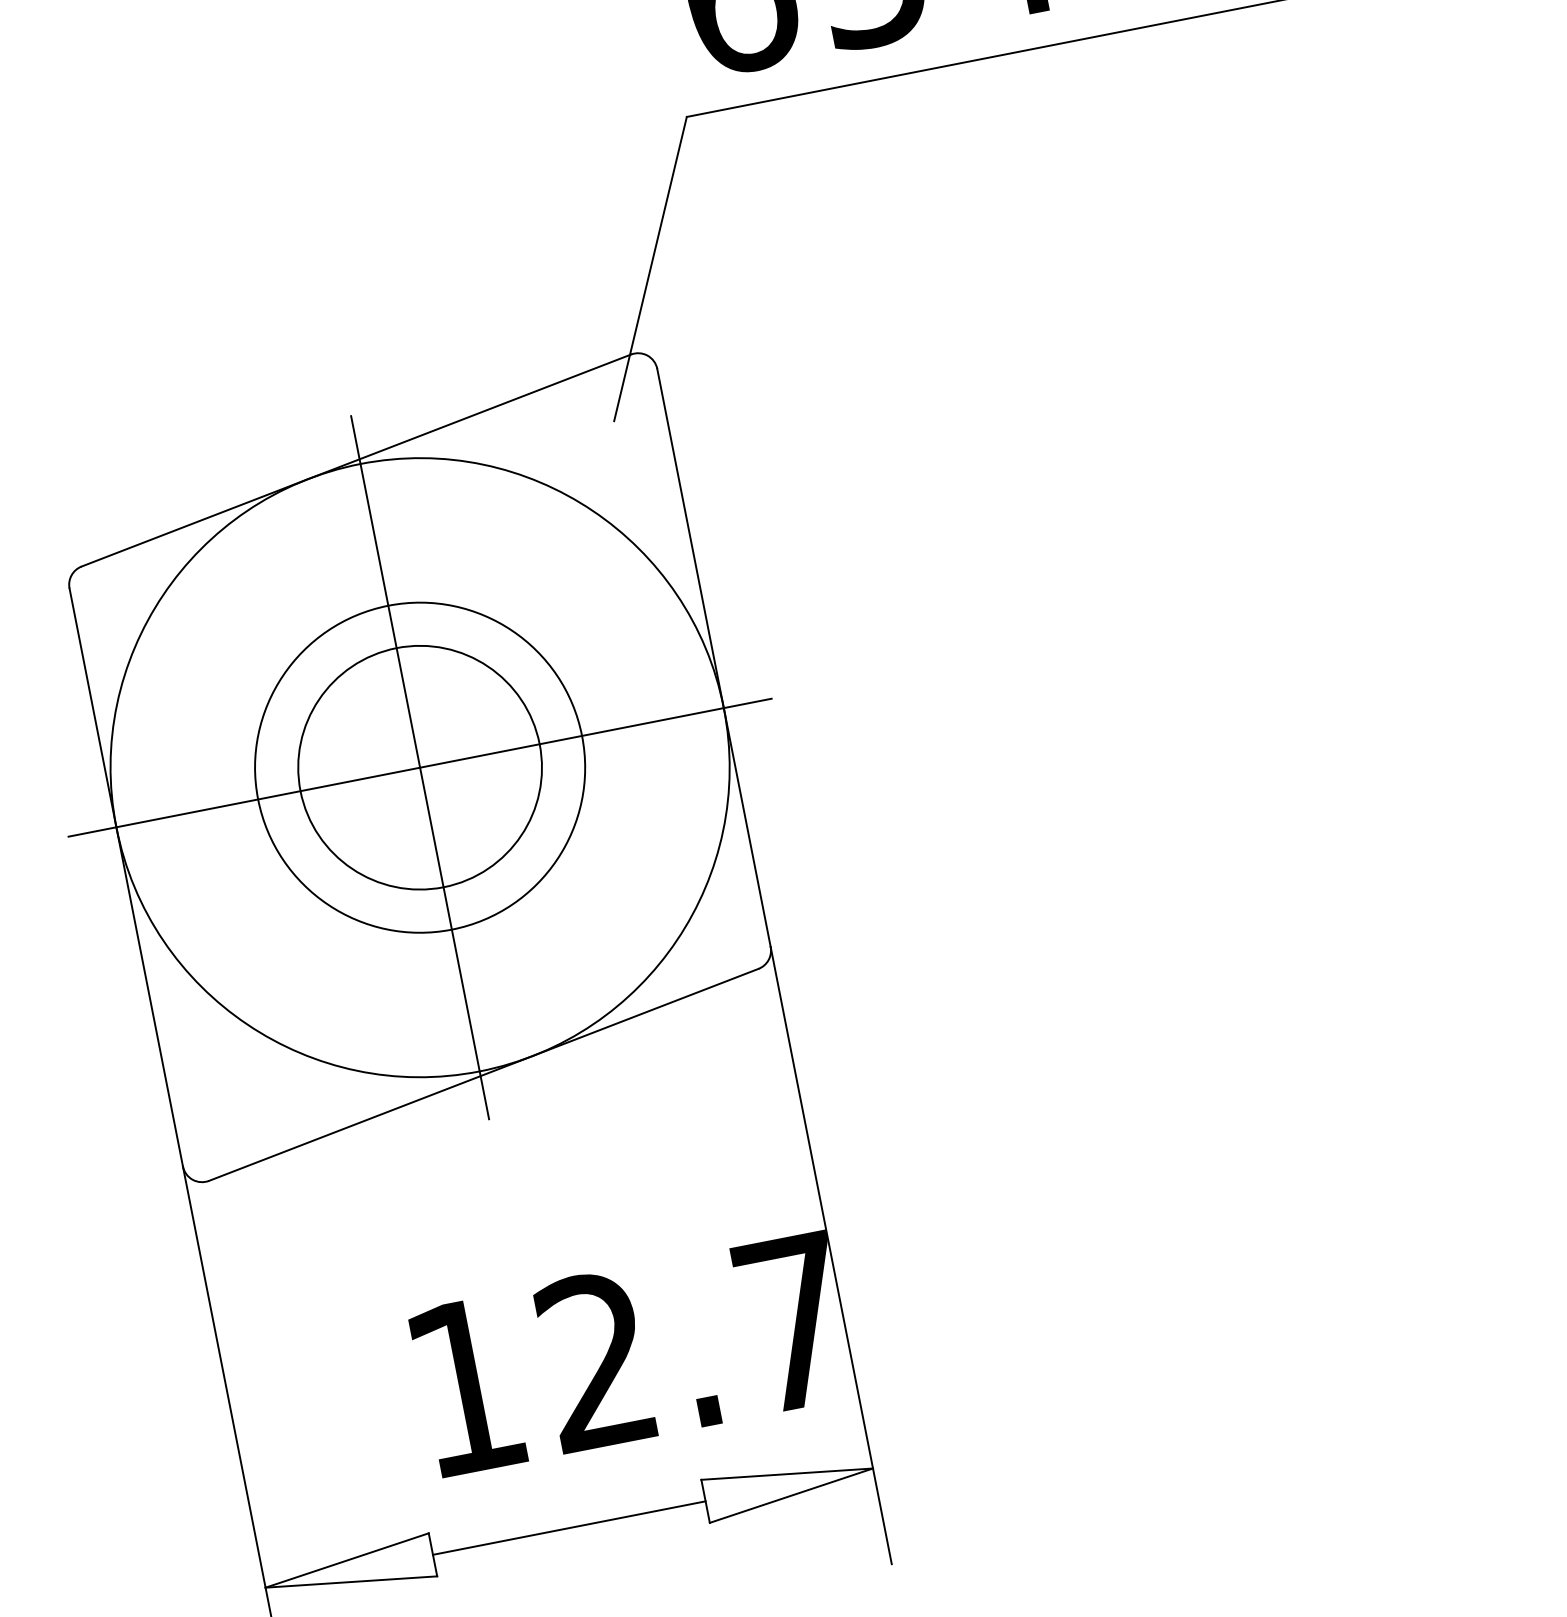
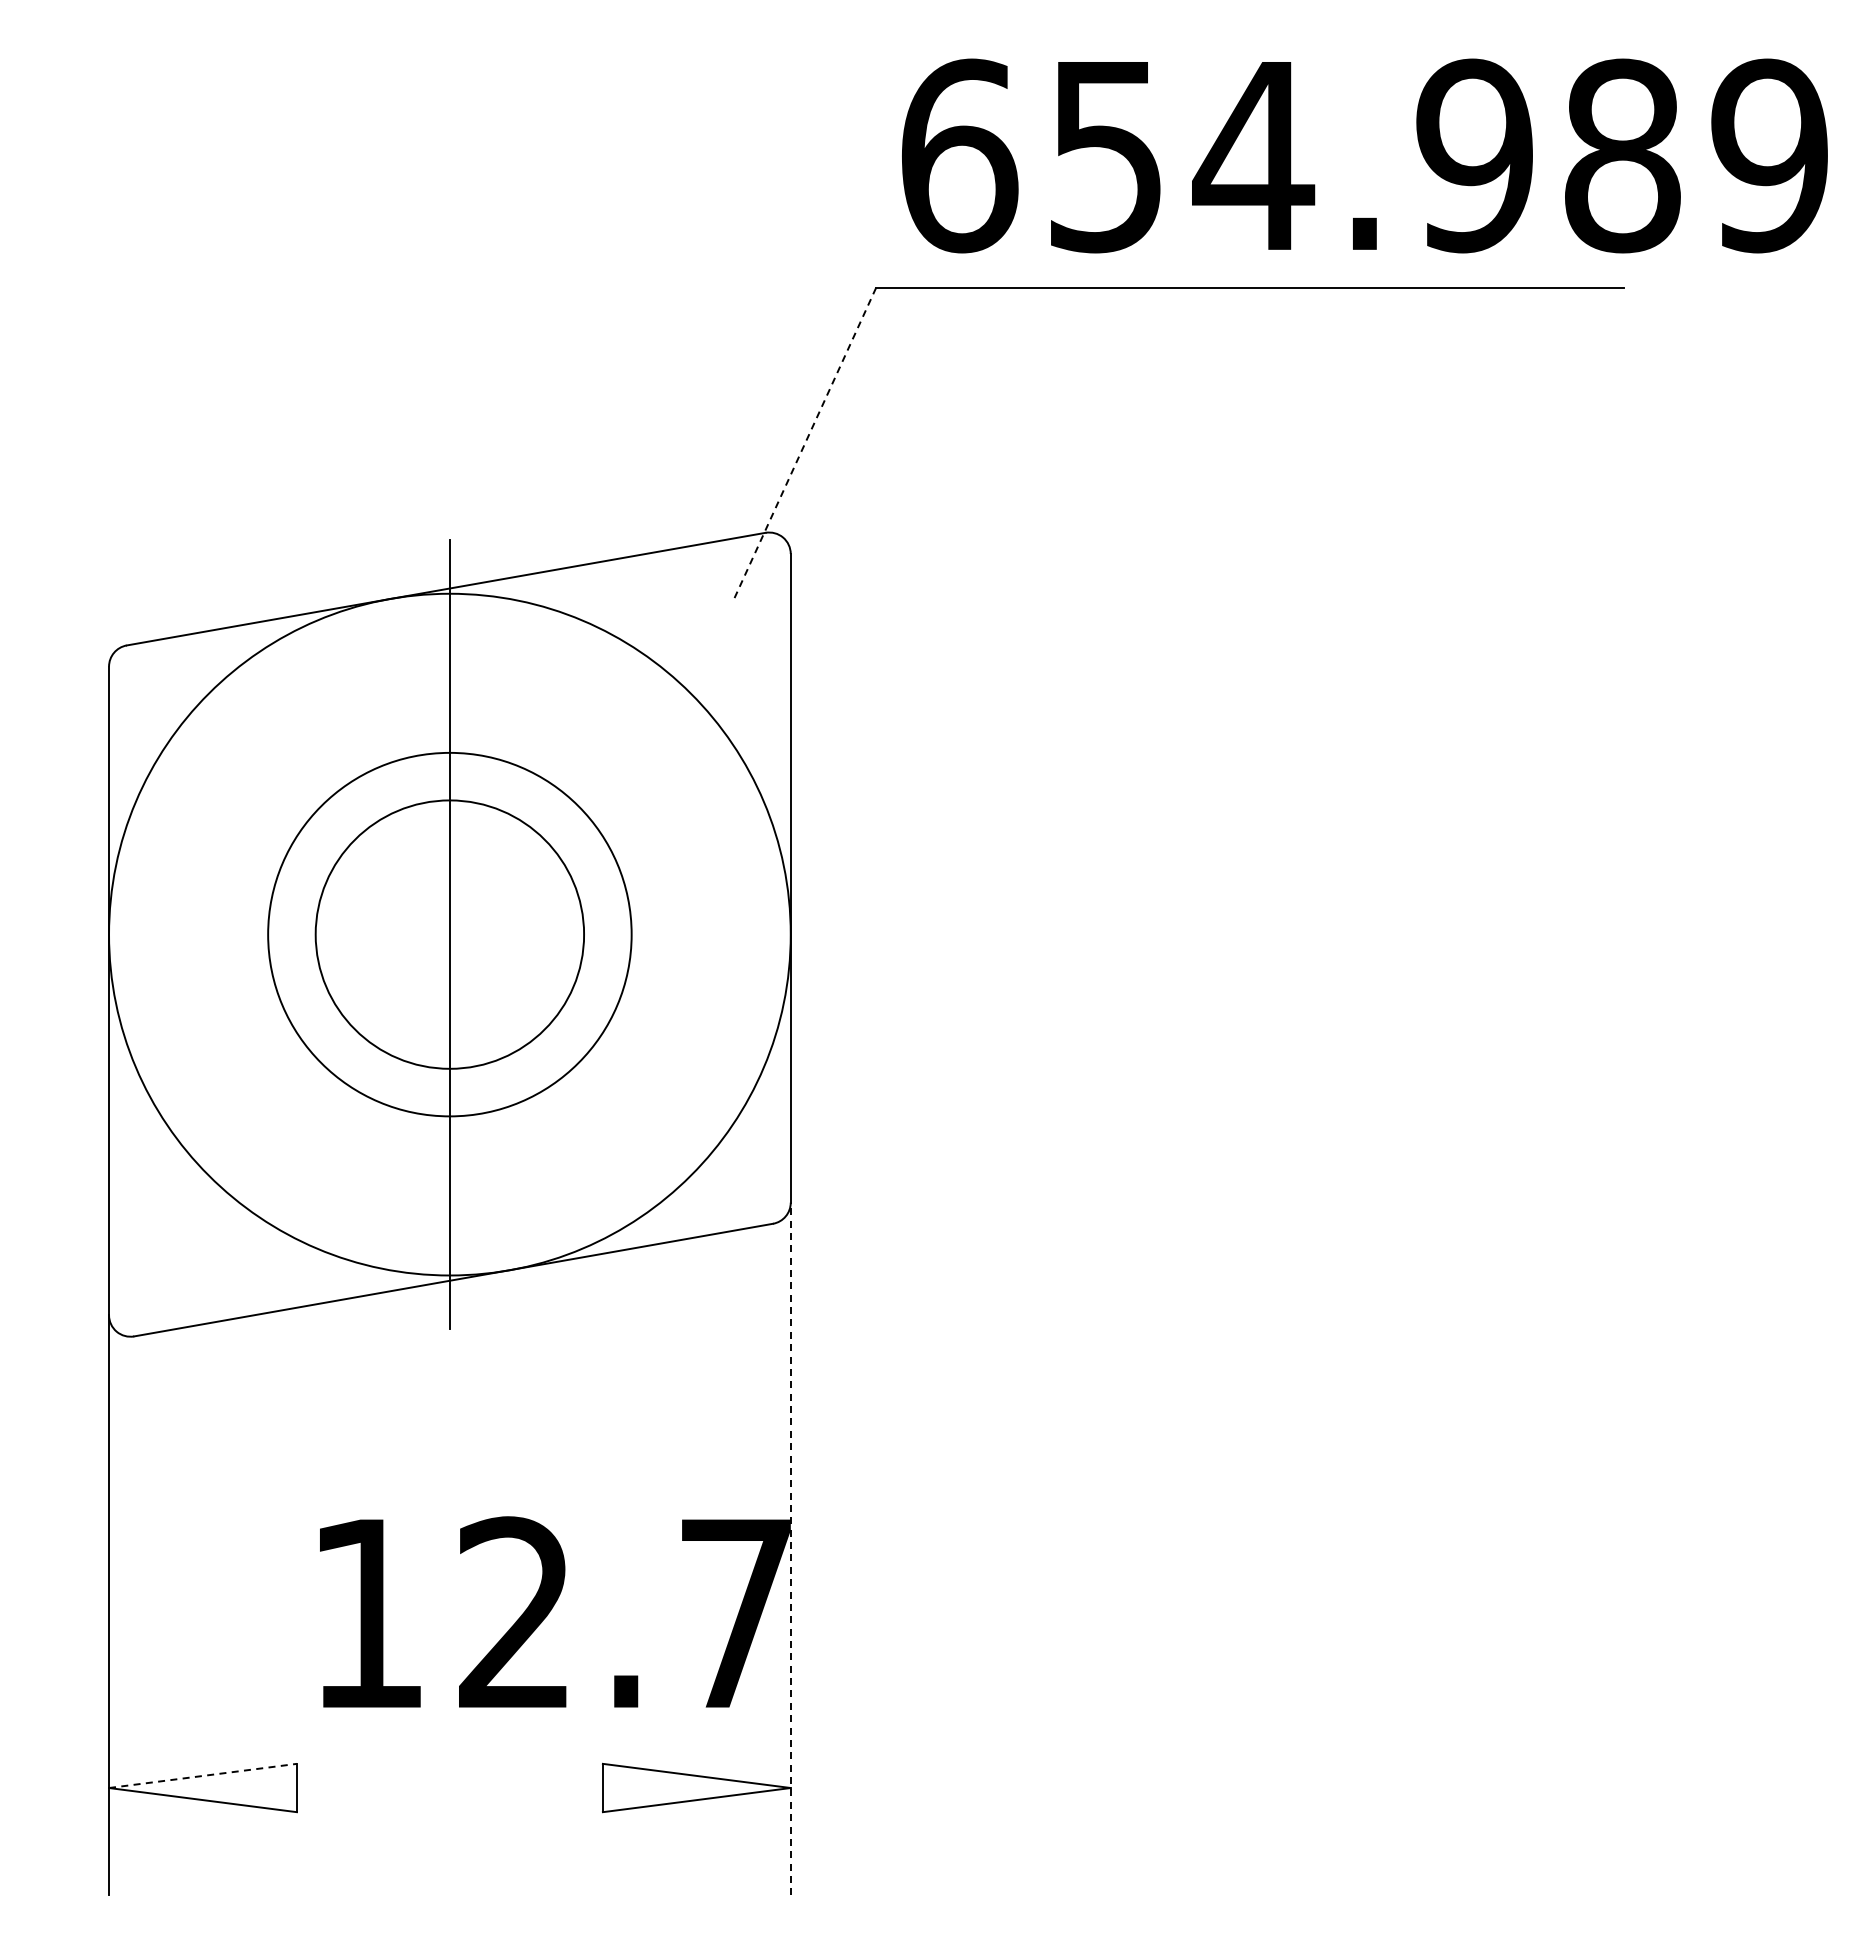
line: (650, 269) -> (804, 445), solid -> dashed
line: (419, 767) -> (449, 934), removed
line: (830, 1255) -> (790, 1548), solid -> dashed
line: (569, 1528) -> (449, 1788), removed
line: (346, 1560) -> (202, 1775), solid -> dashed

